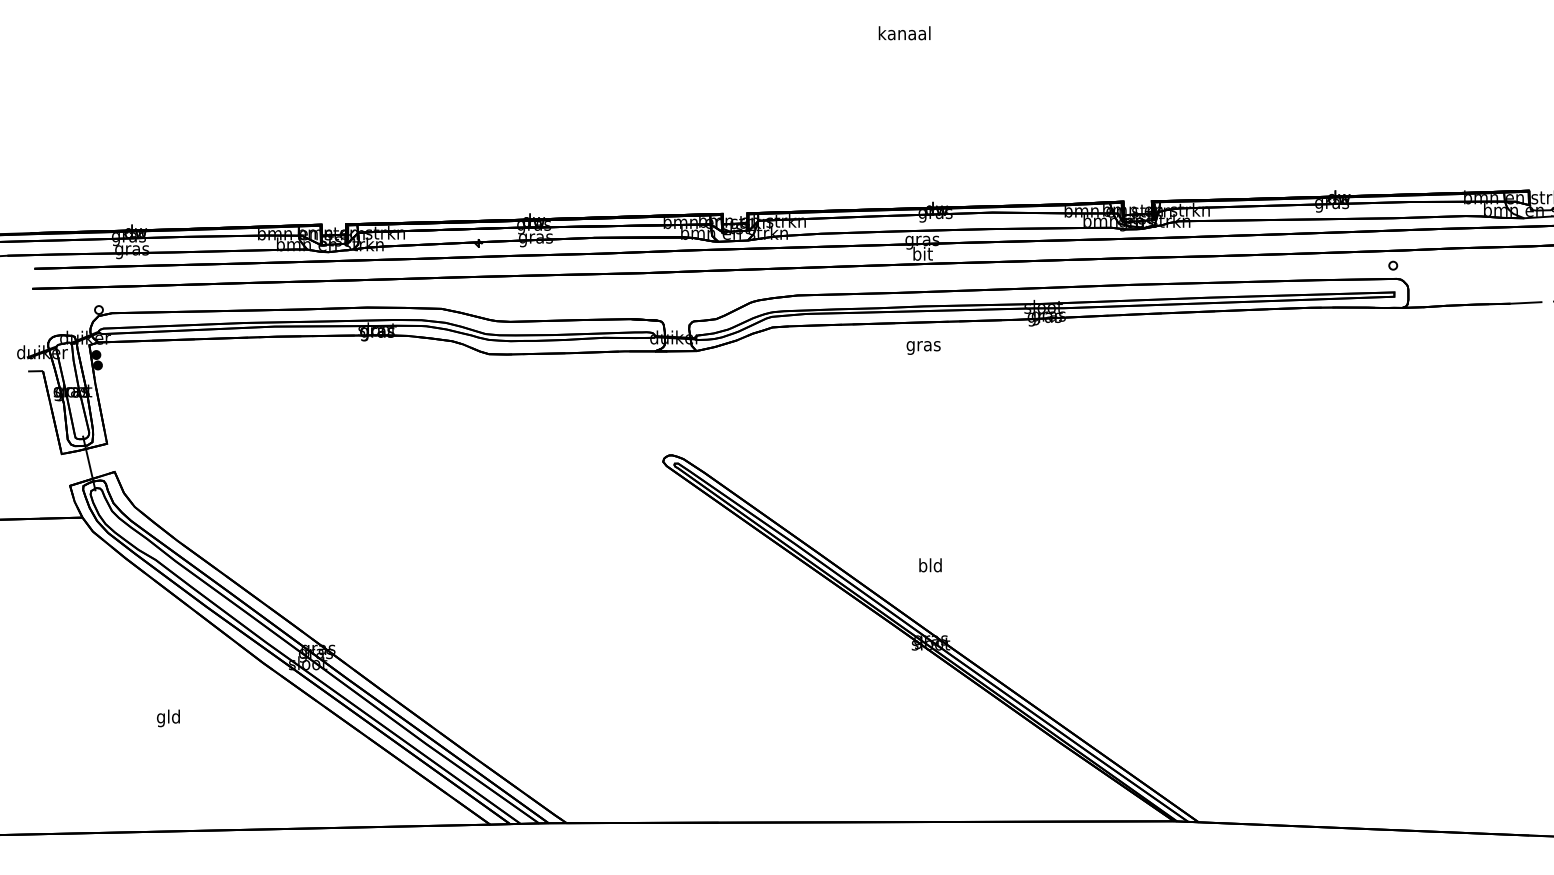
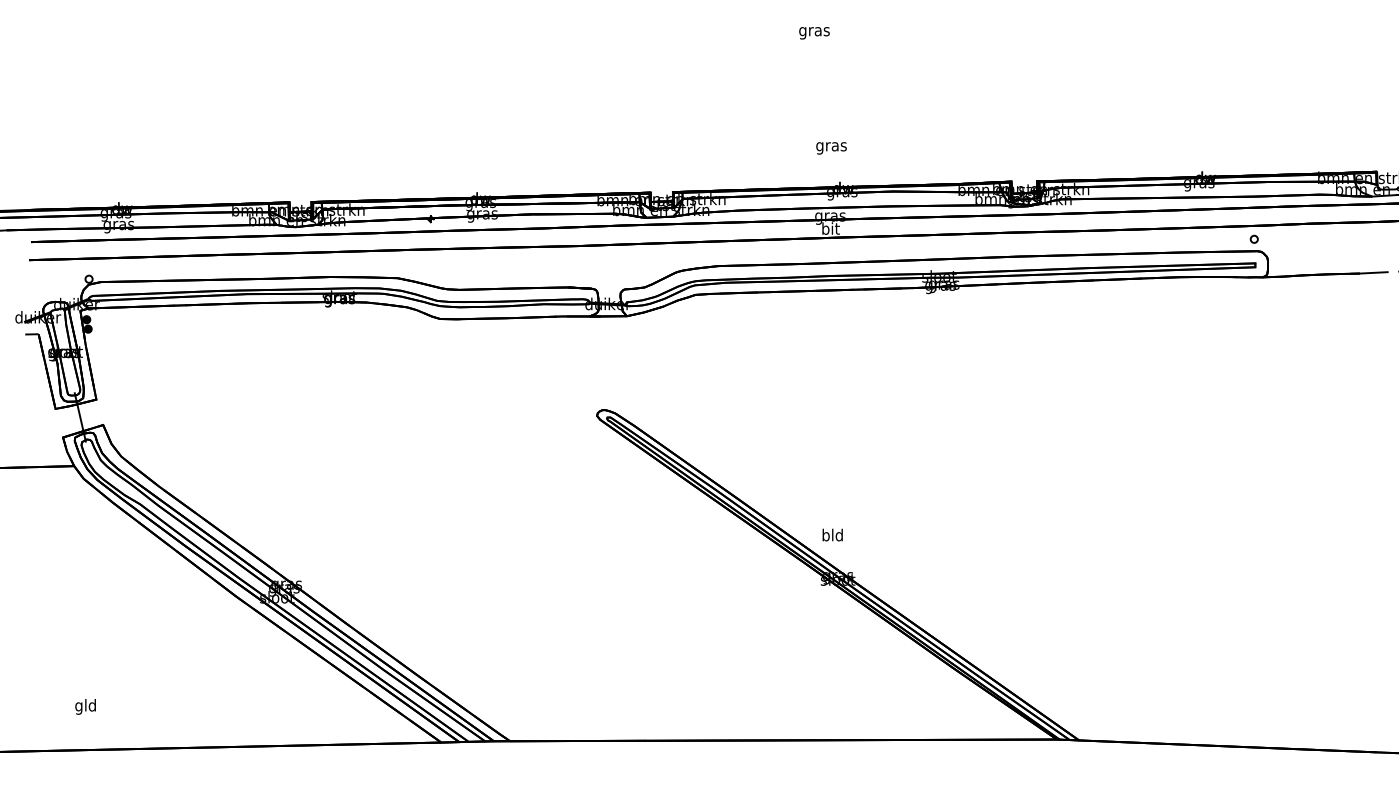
text: (904, 34) -> (814, 31), kanaal -> gras
text: (923, 348) -> (831, 148), moved
text: (930, 564) -> (832, 534), moved
text: (168, 717) -> (85, 706), moved

